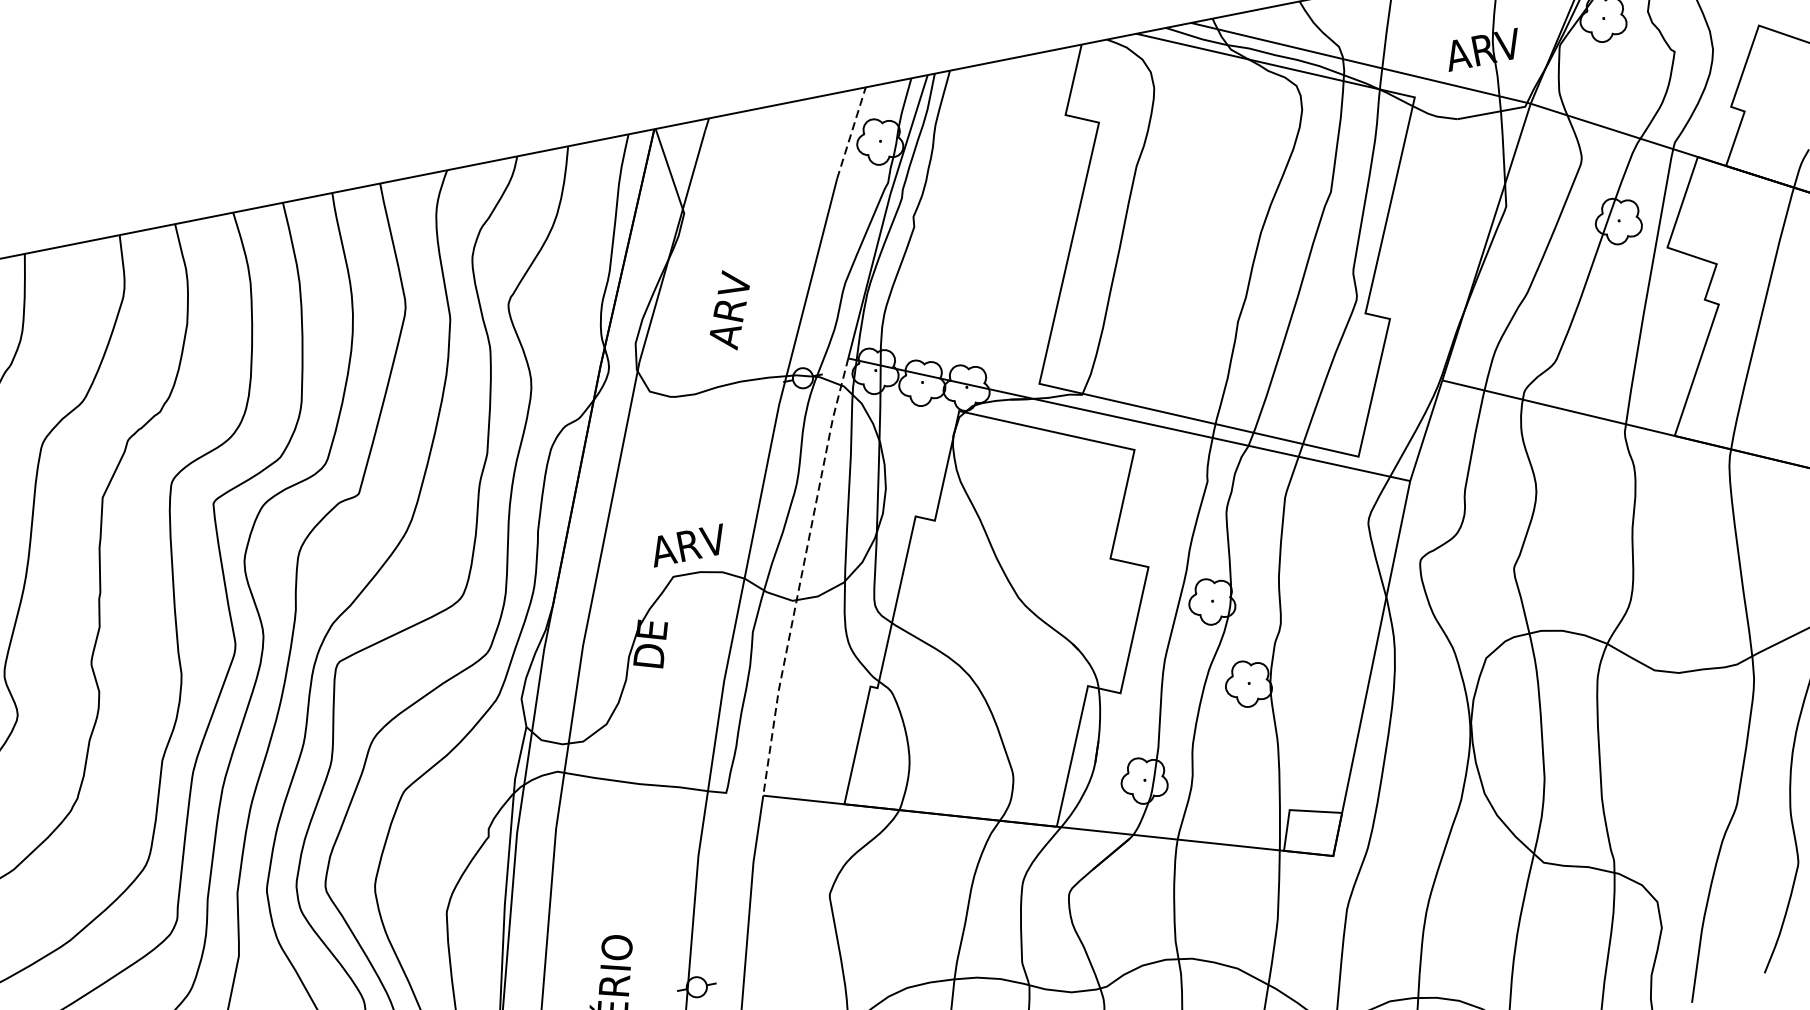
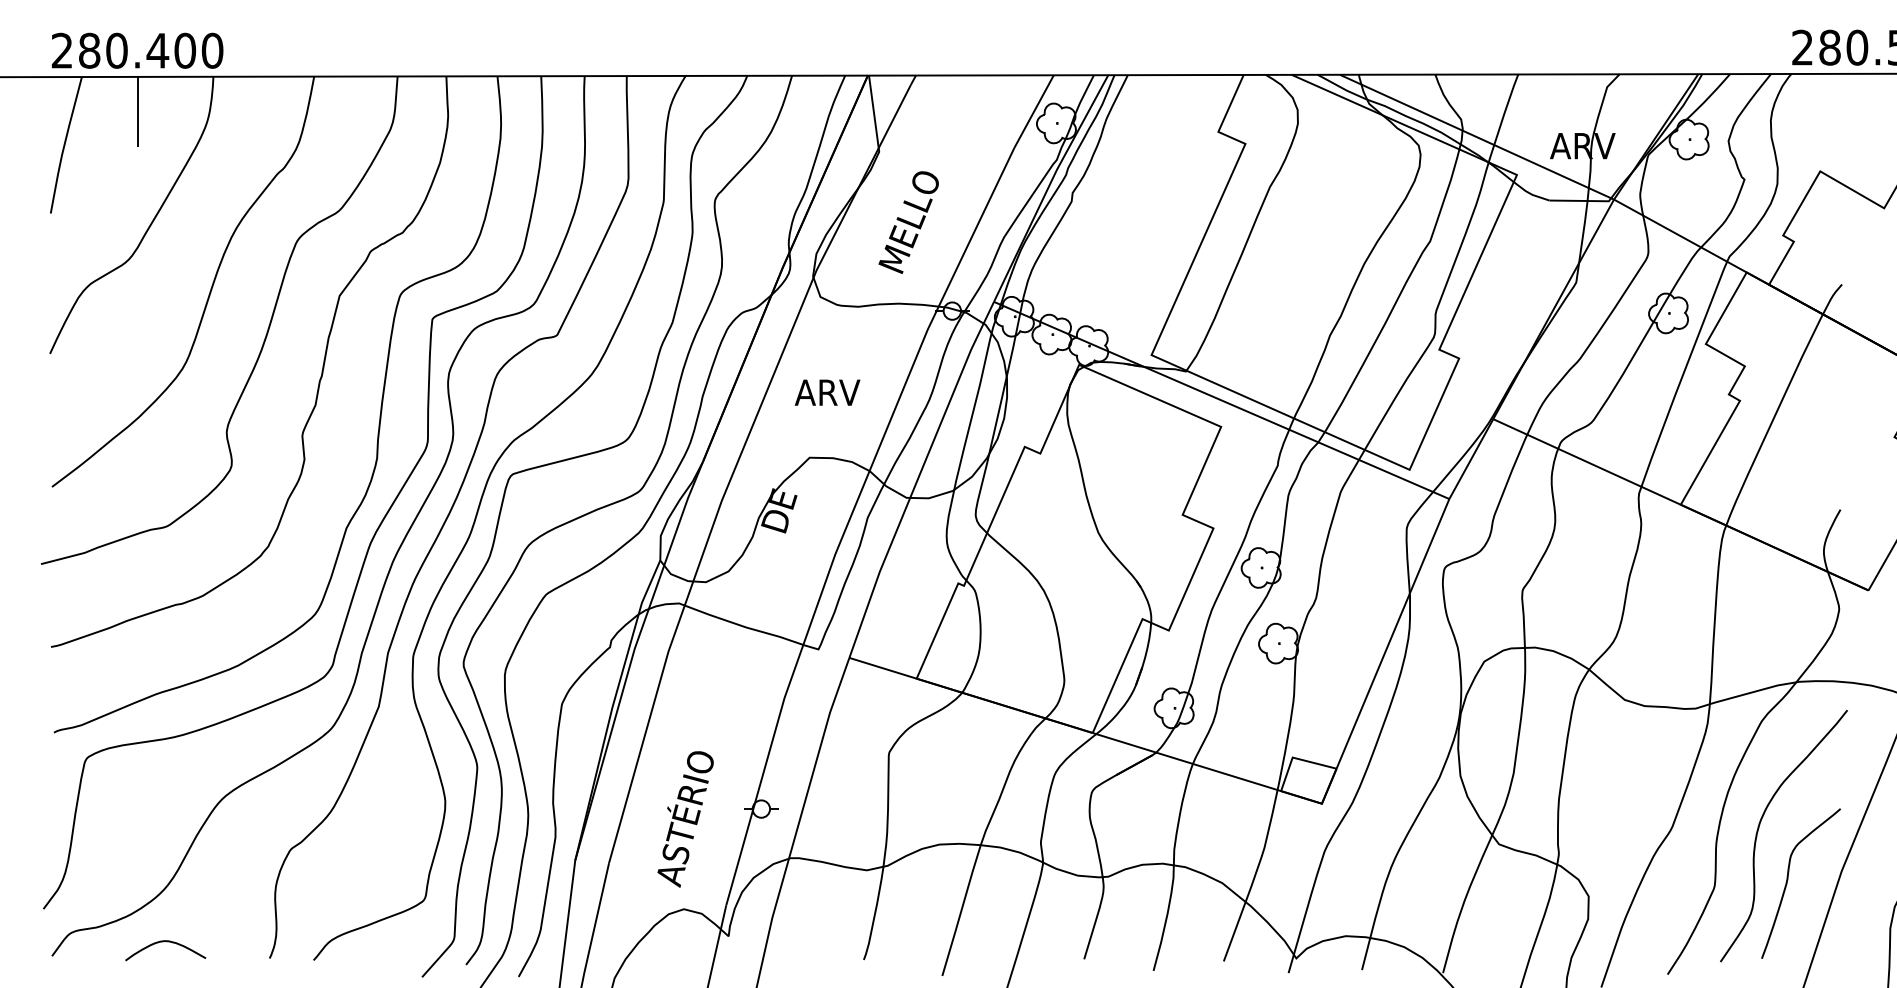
line: (851, 132) -> (1034, 111), dashed -> solid
text: (733, 288) -> (908, 223), ARV -> MELLO
text: (688, 545) -> (827, 392), moved
line: (801, 576) -> (918, 478), dashed -> solid

